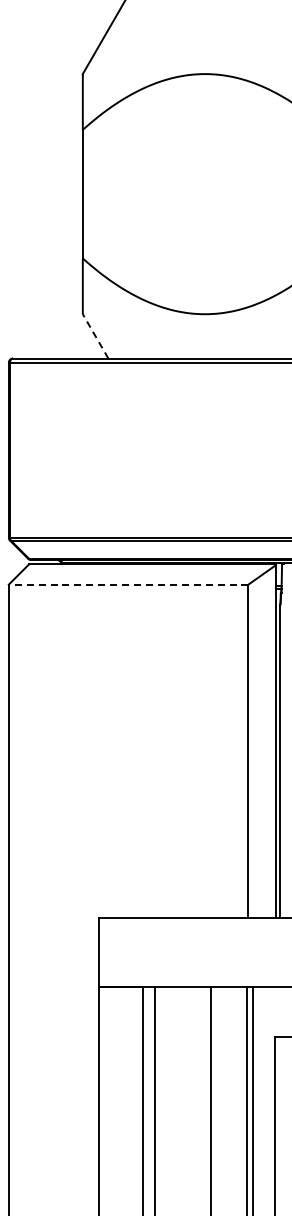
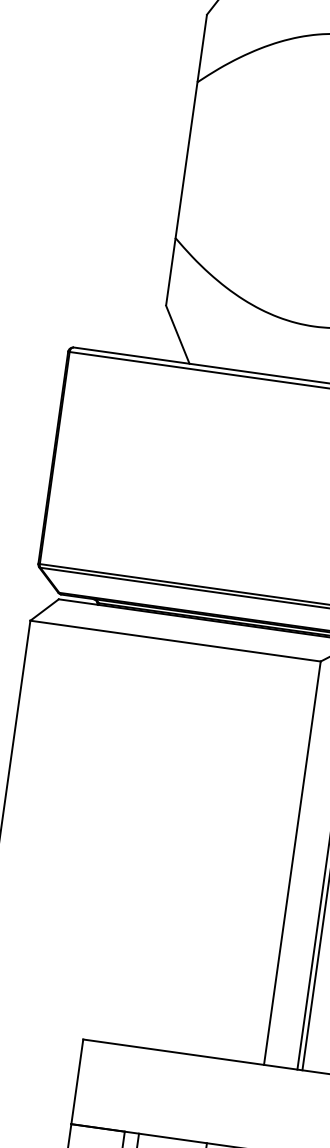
line: (95, 336) -> (177, 334), dashed -> solid
line: (128, 584) -> (175, 640), dashed -> solid

